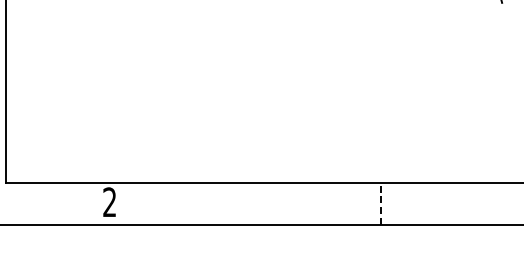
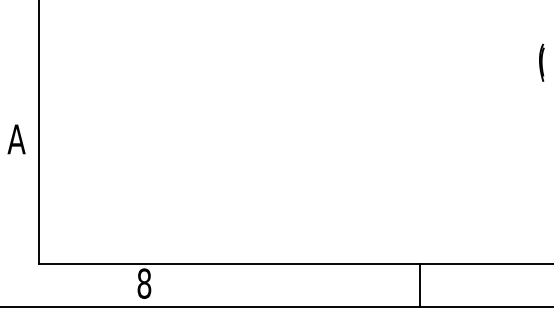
text: (109, 202) -> (144, 283), 2 -> 8
line: (380, 204) -> (419, 285), dashed -> solid

